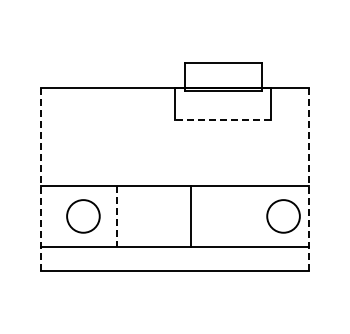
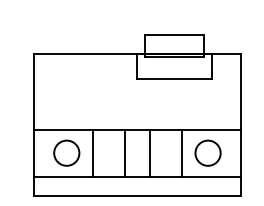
line: (222, 120) -> (174, 79), dashed -> solid
line: (40, 179) -> (33, 124), dashed -> solid
line: (309, 179) -> (241, 124), dashed -> solid
line: (159, 215) -> (125, 152), added
line: (232, 215) -> (181, 152), added
line: (117, 216) -> (93, 153), dashed -> solid
circle: (283, 216) -> (208, 153), moved

